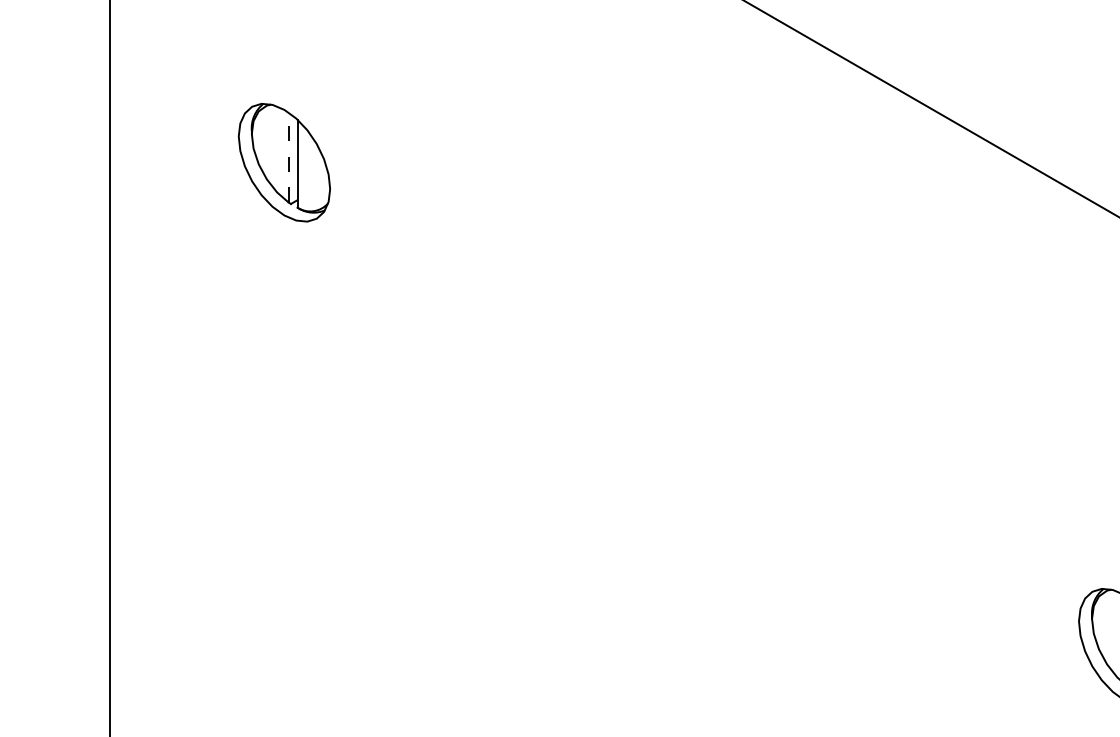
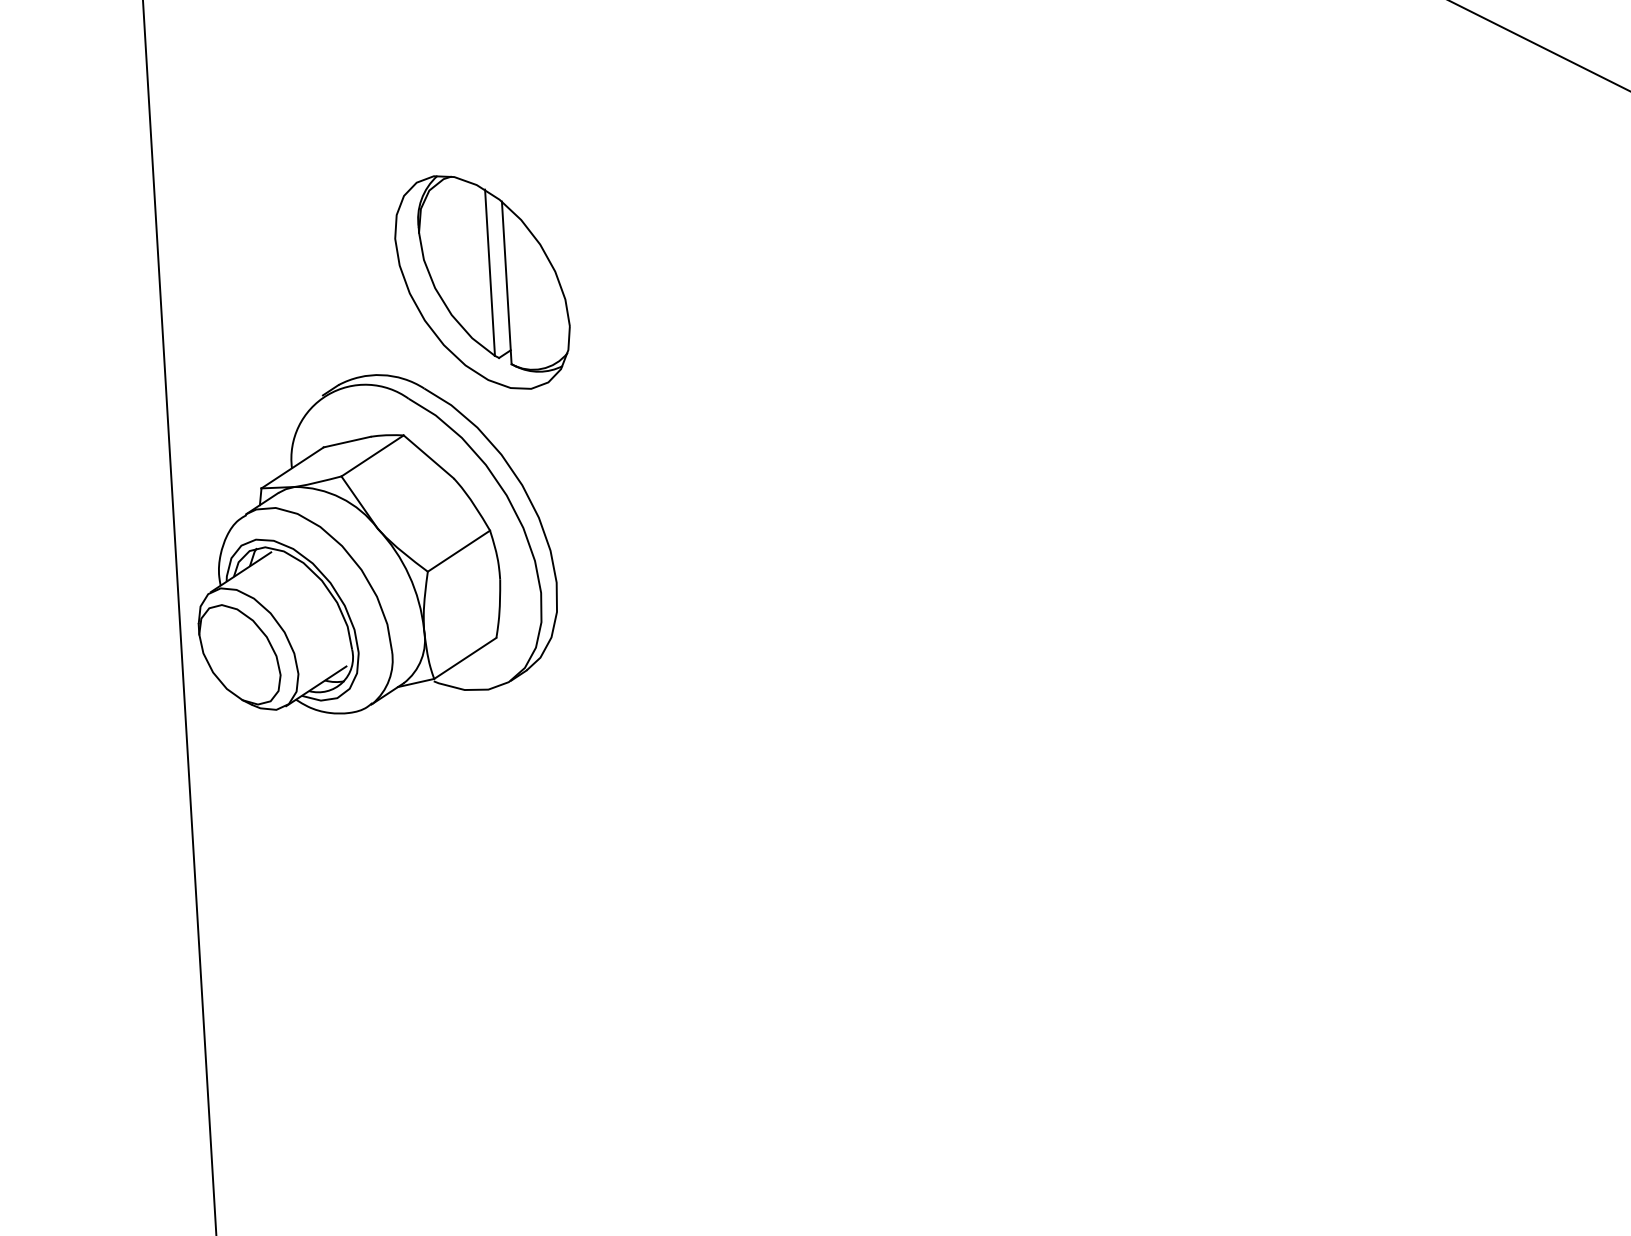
line: (288, 157) -> (489, 272), dashed -> solid
part: (217, 299) -> (373, 542), added

